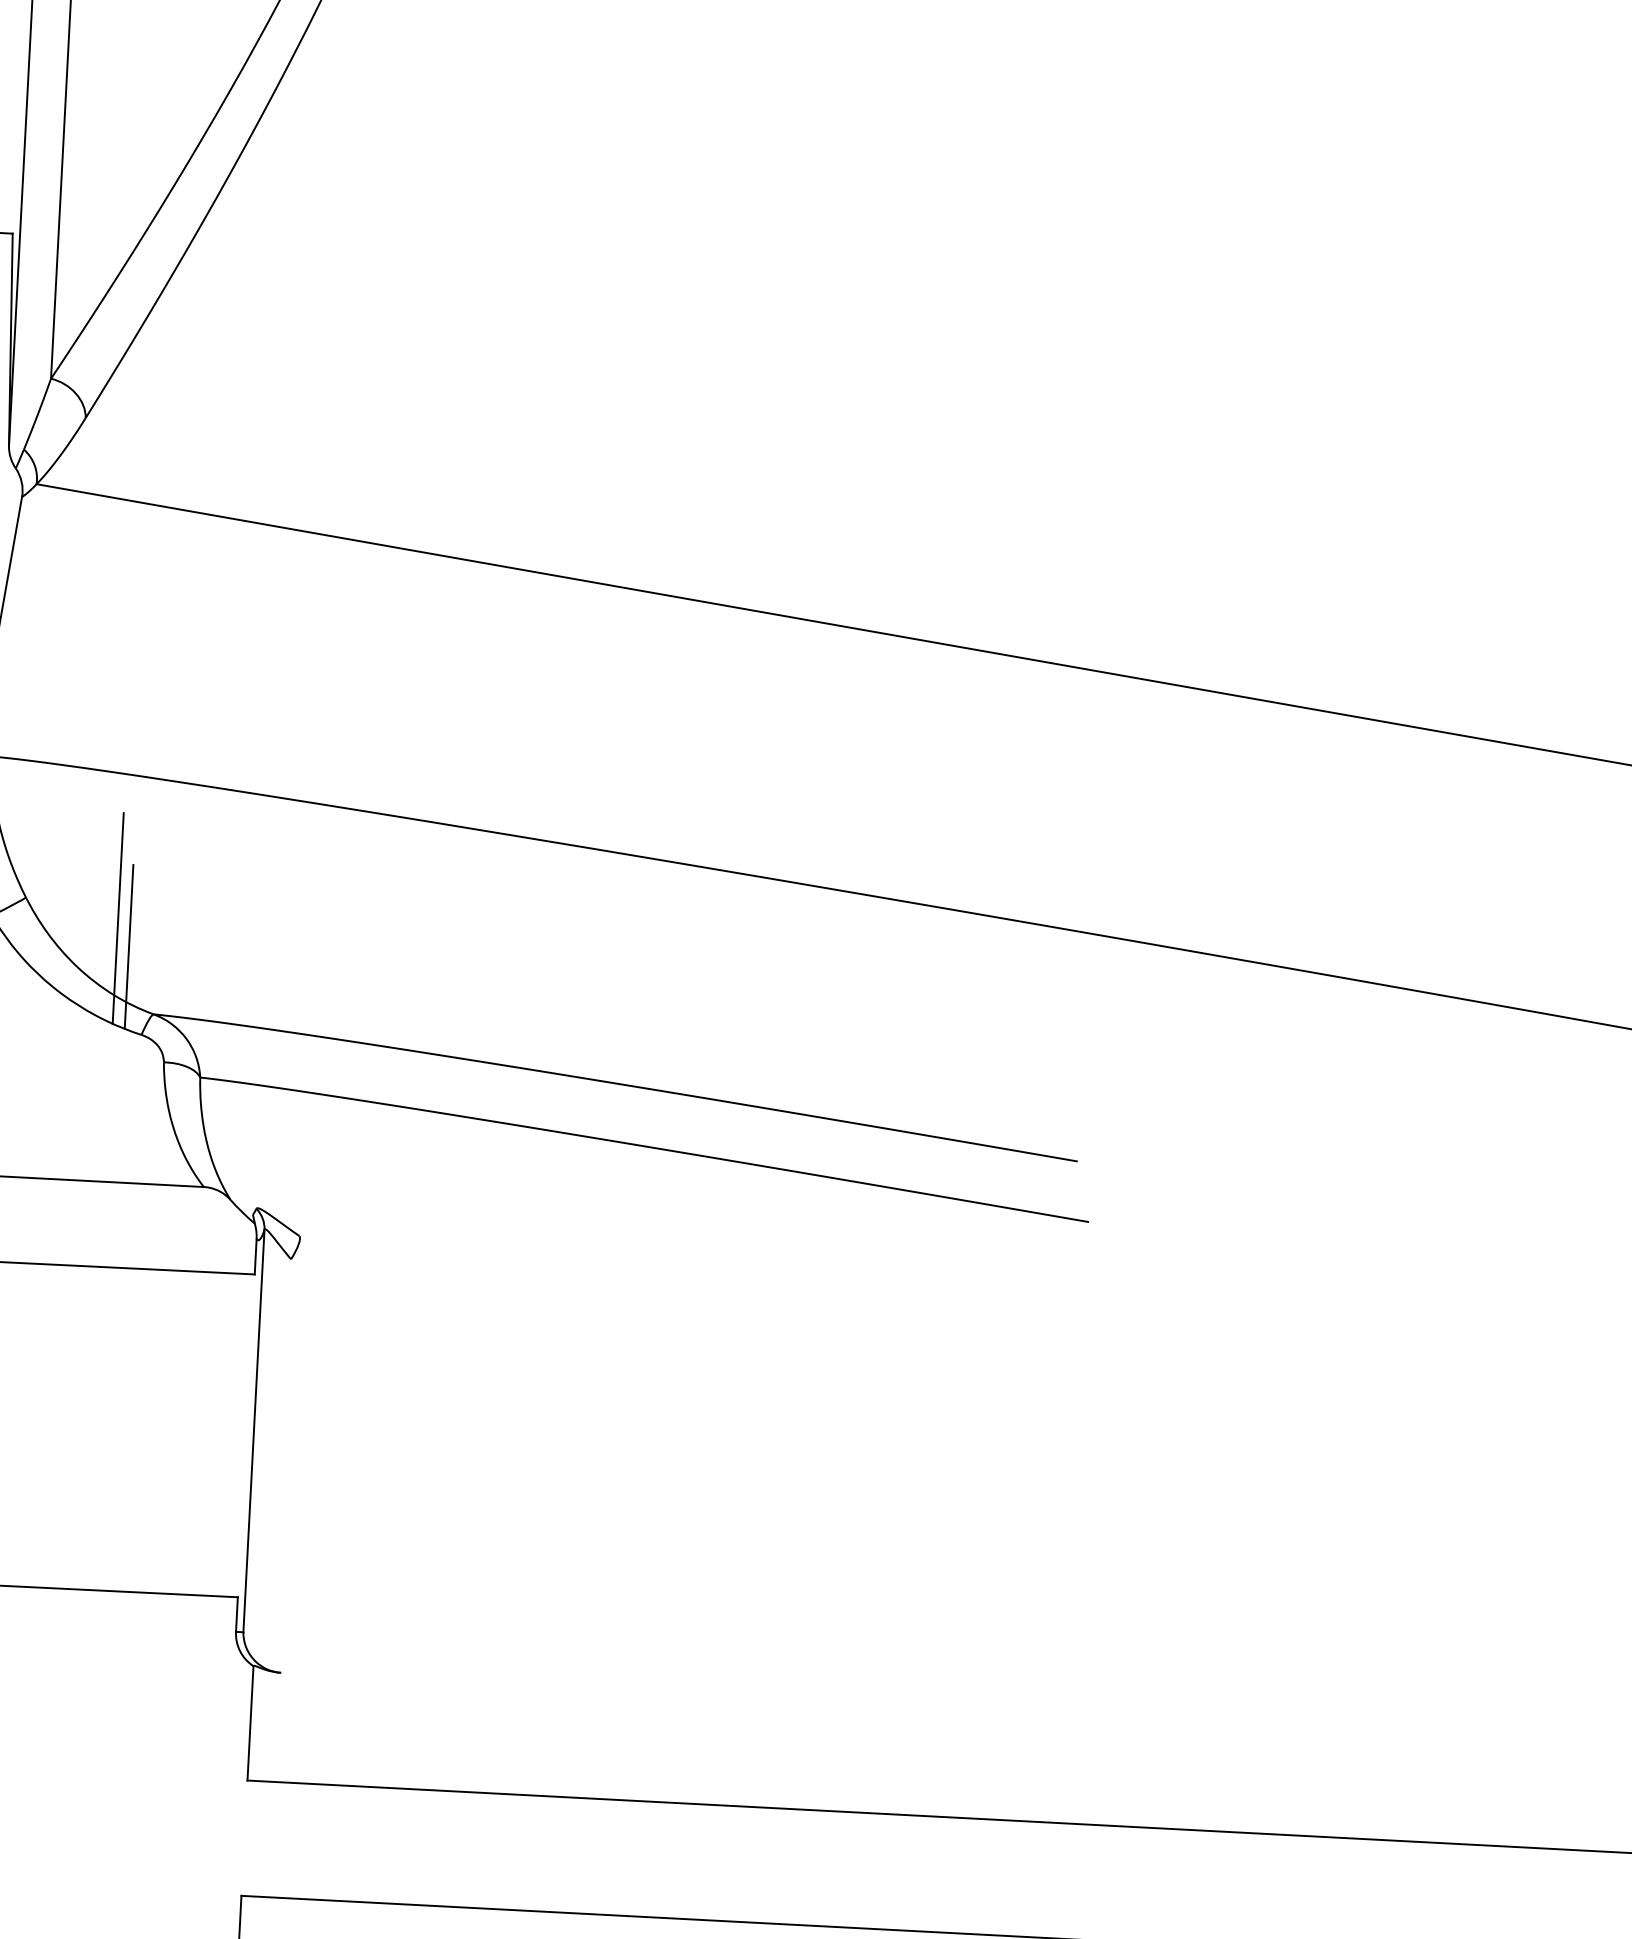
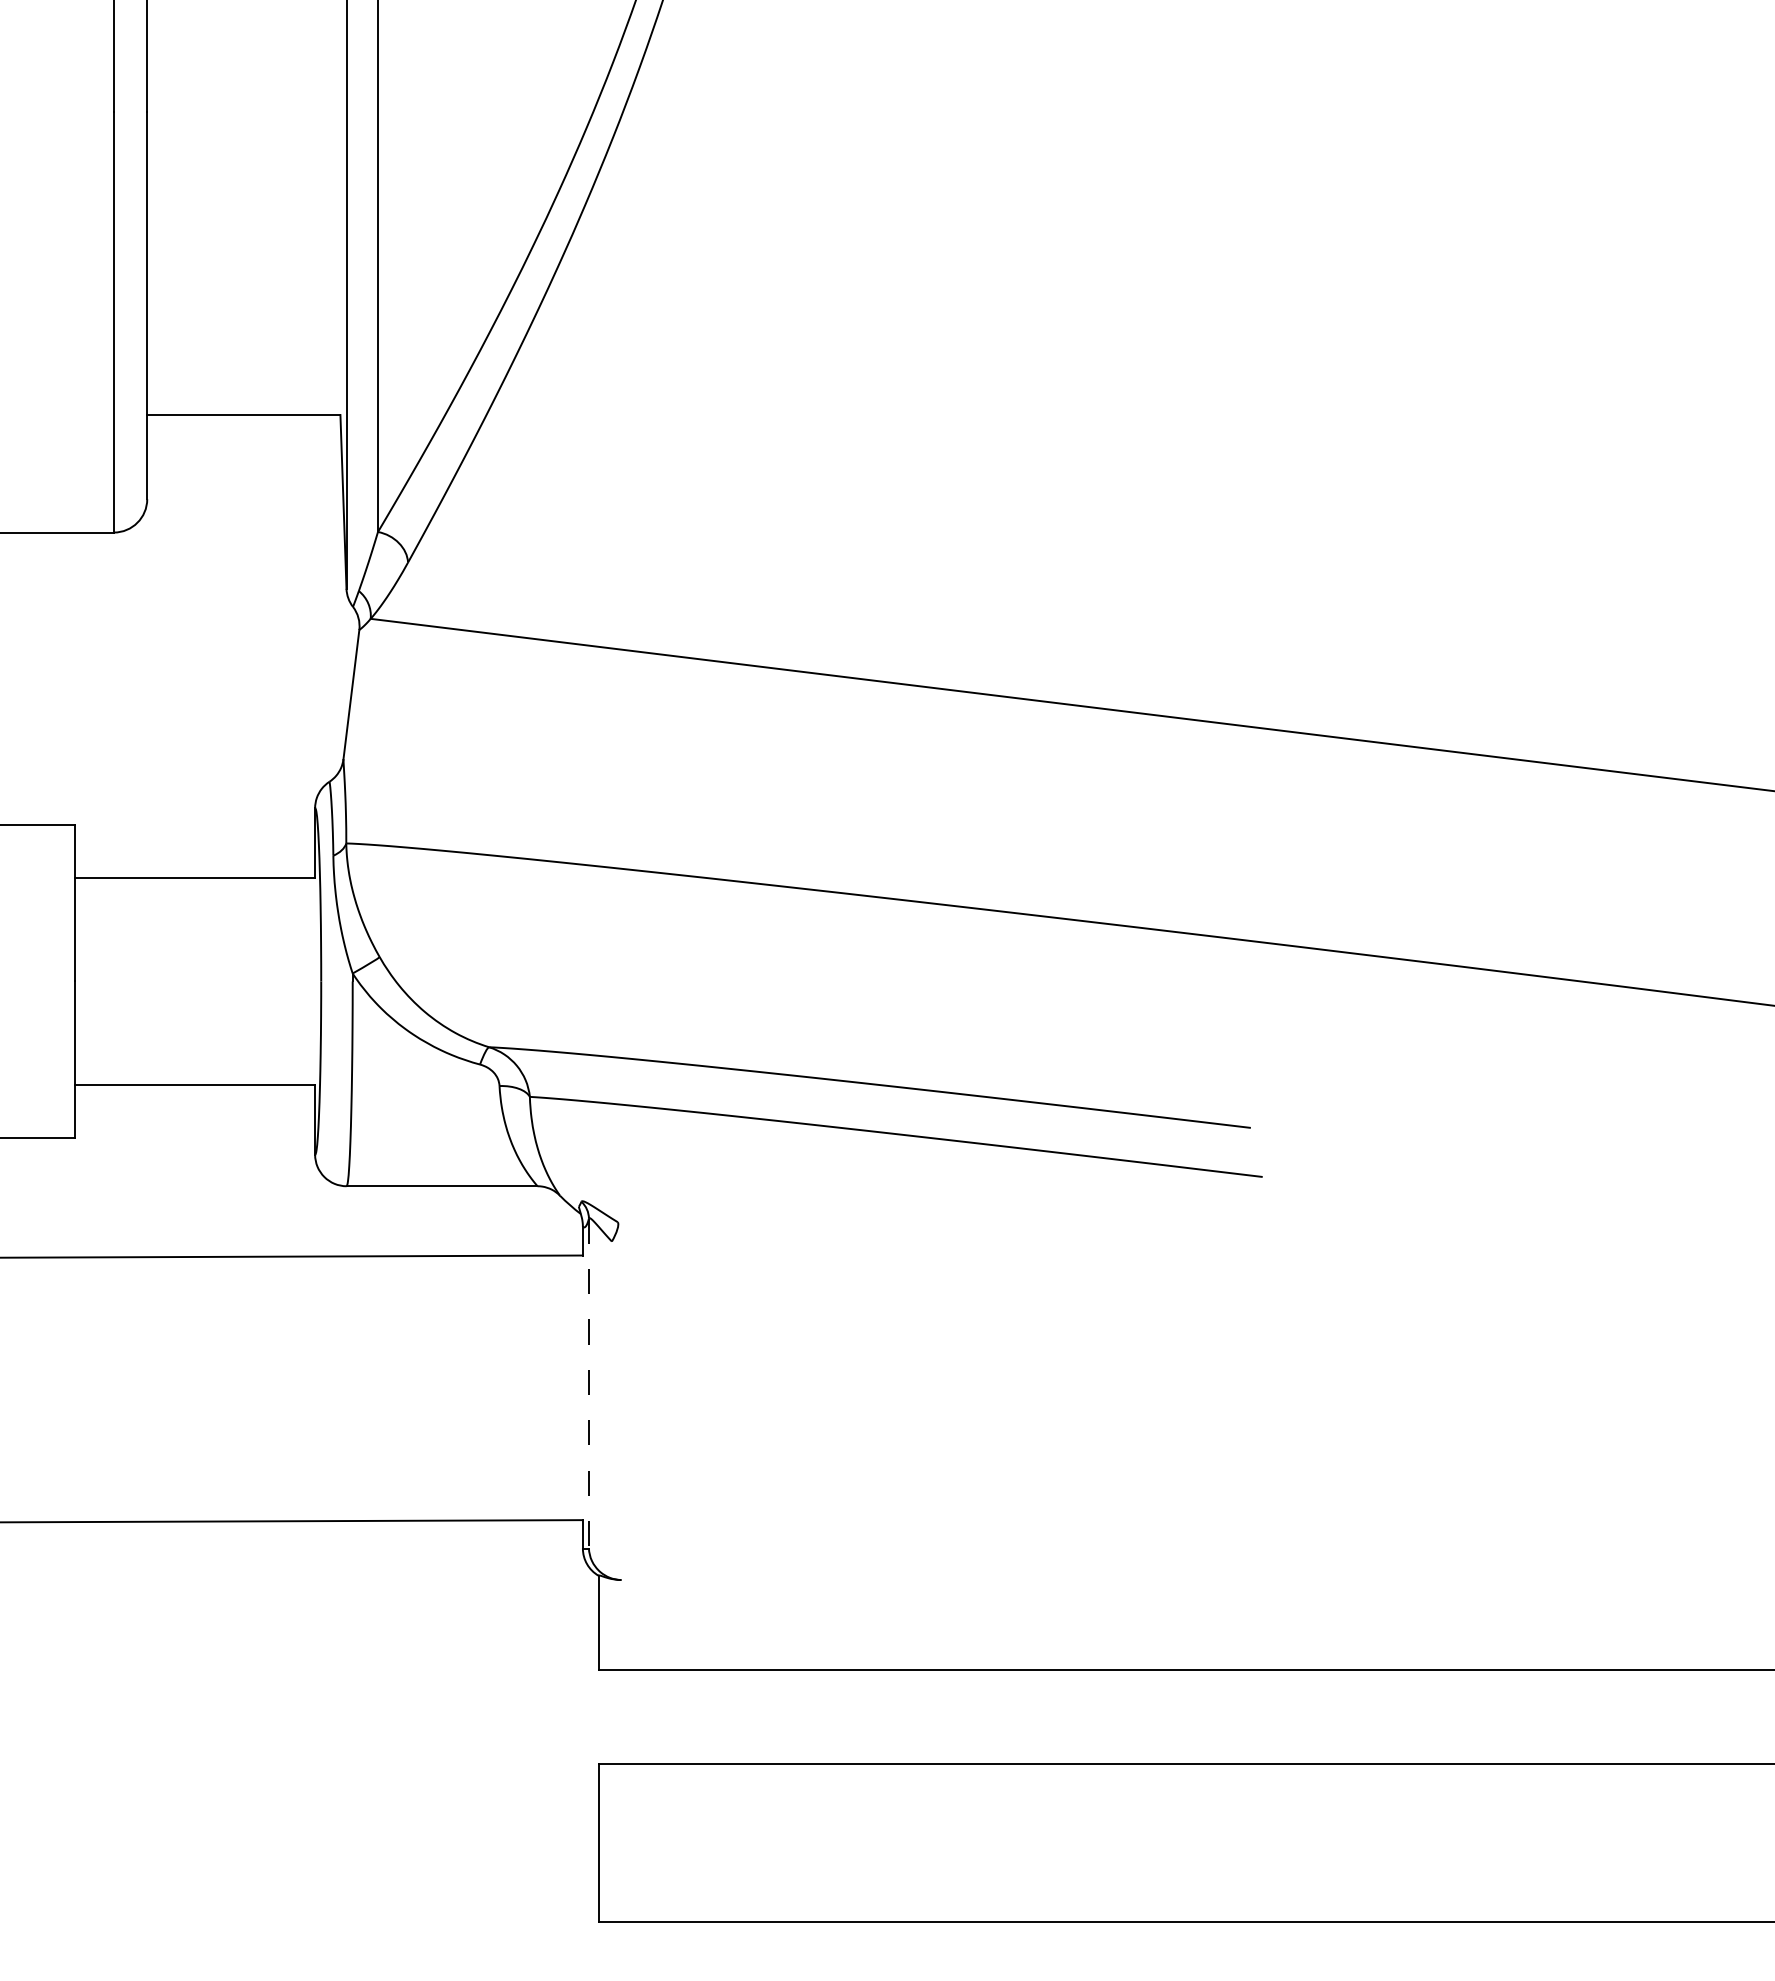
line: (118, 918) -> (456, 970), removed
line: (129, 947) -> (466, 993), removed
line: (253, 1430) -> (588, 1383), solid -> dashed

